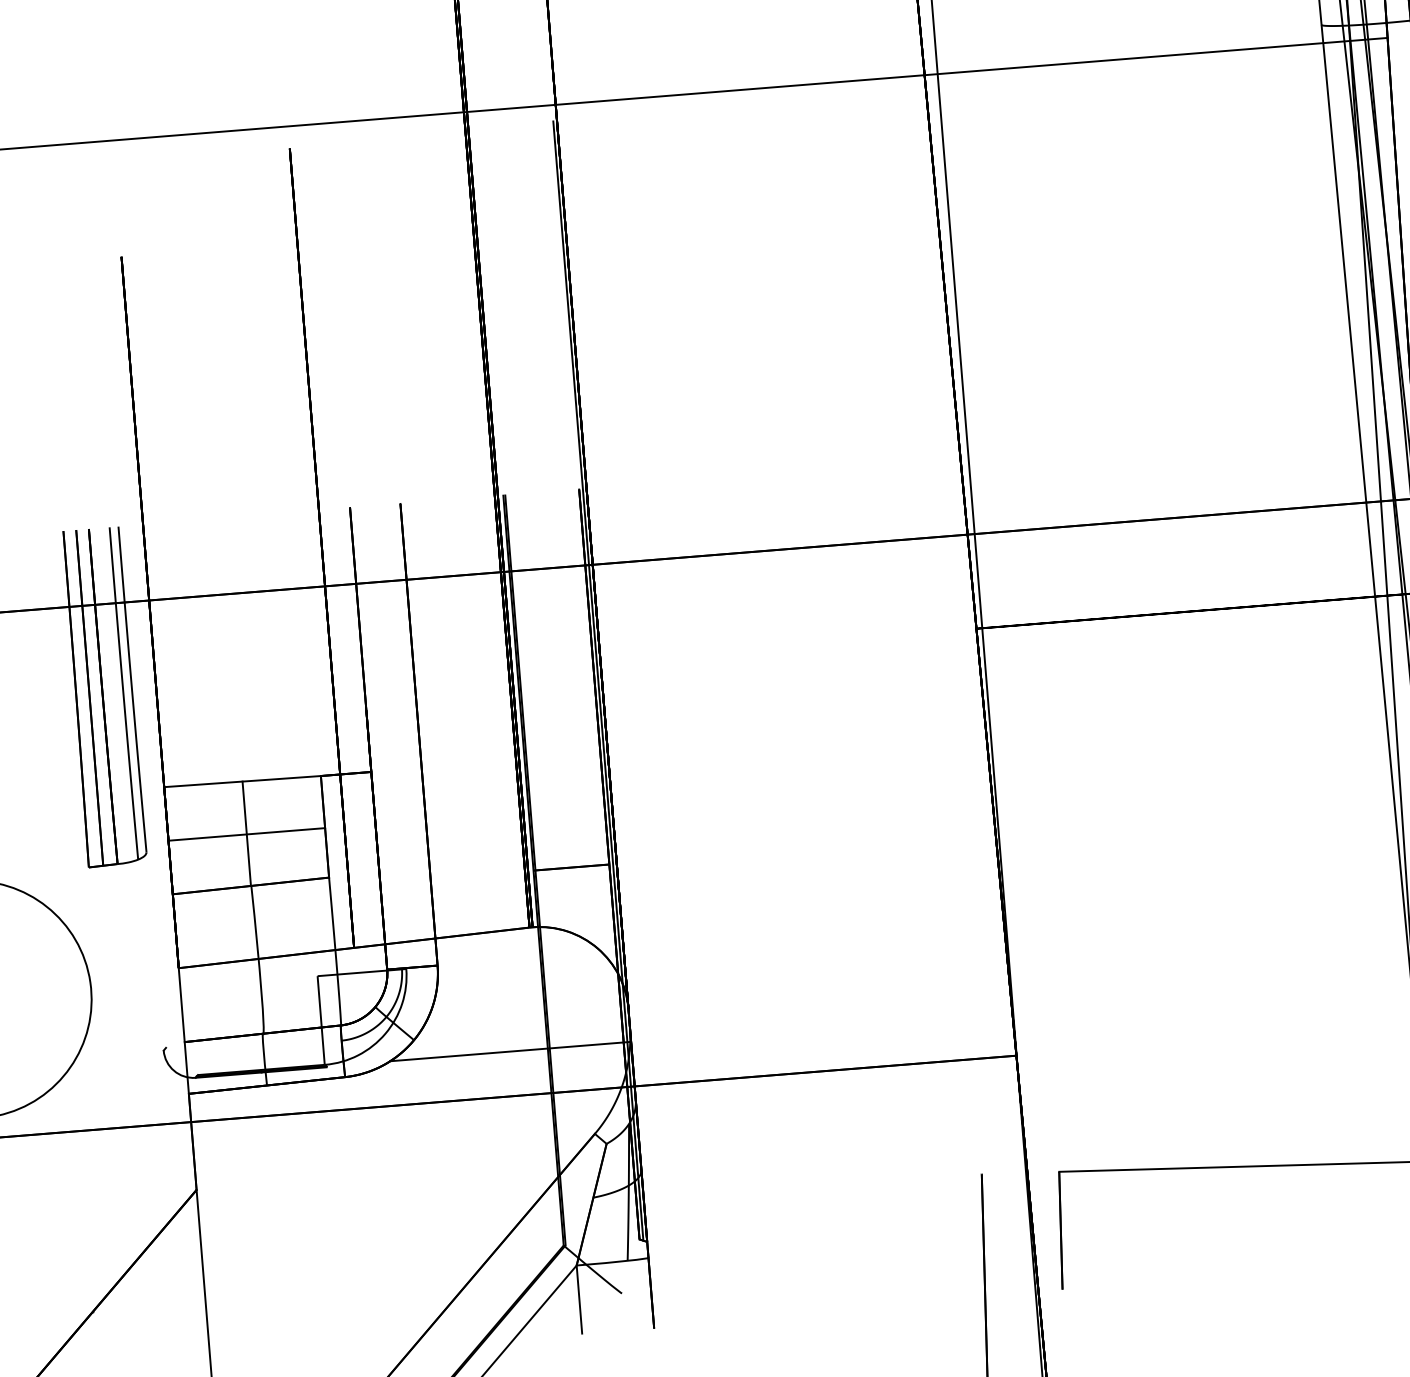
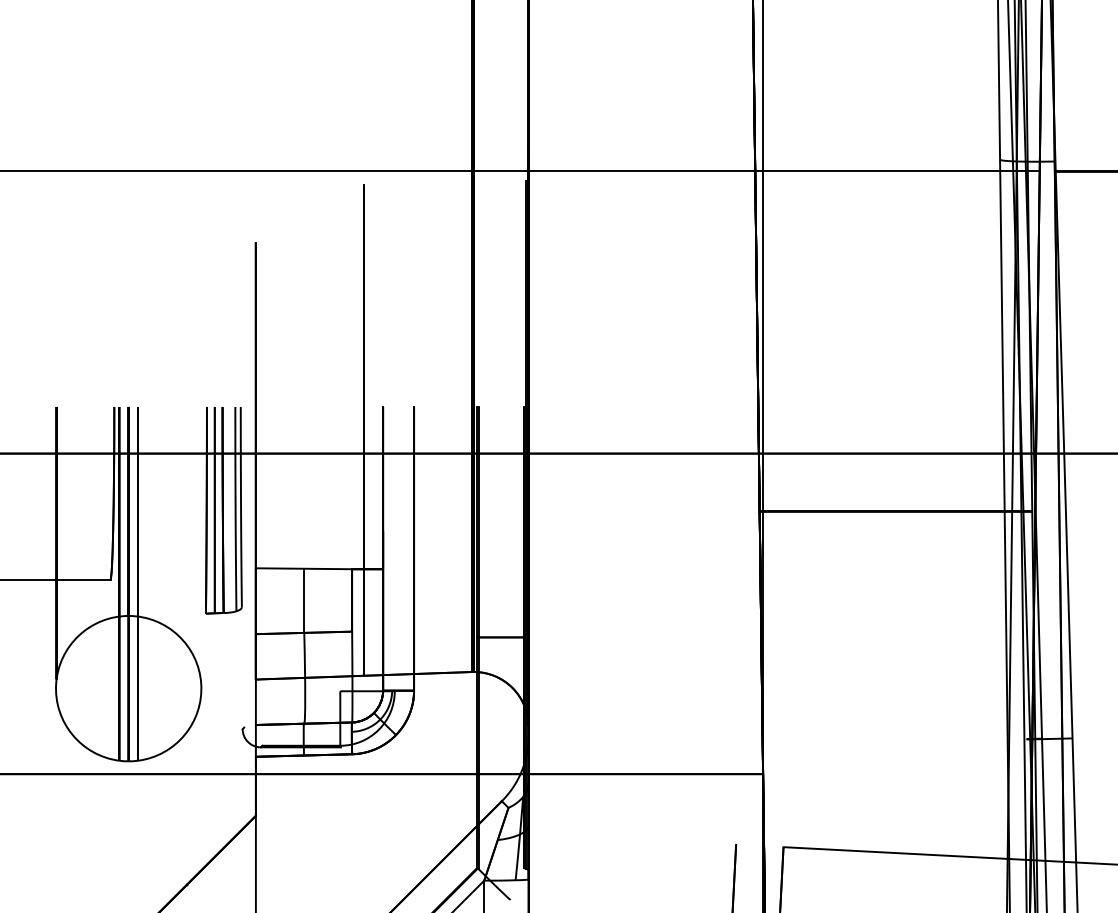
line: (245, 834) -> (303, 601), removed
line: (509, 1051) -> (453, 746), removed

